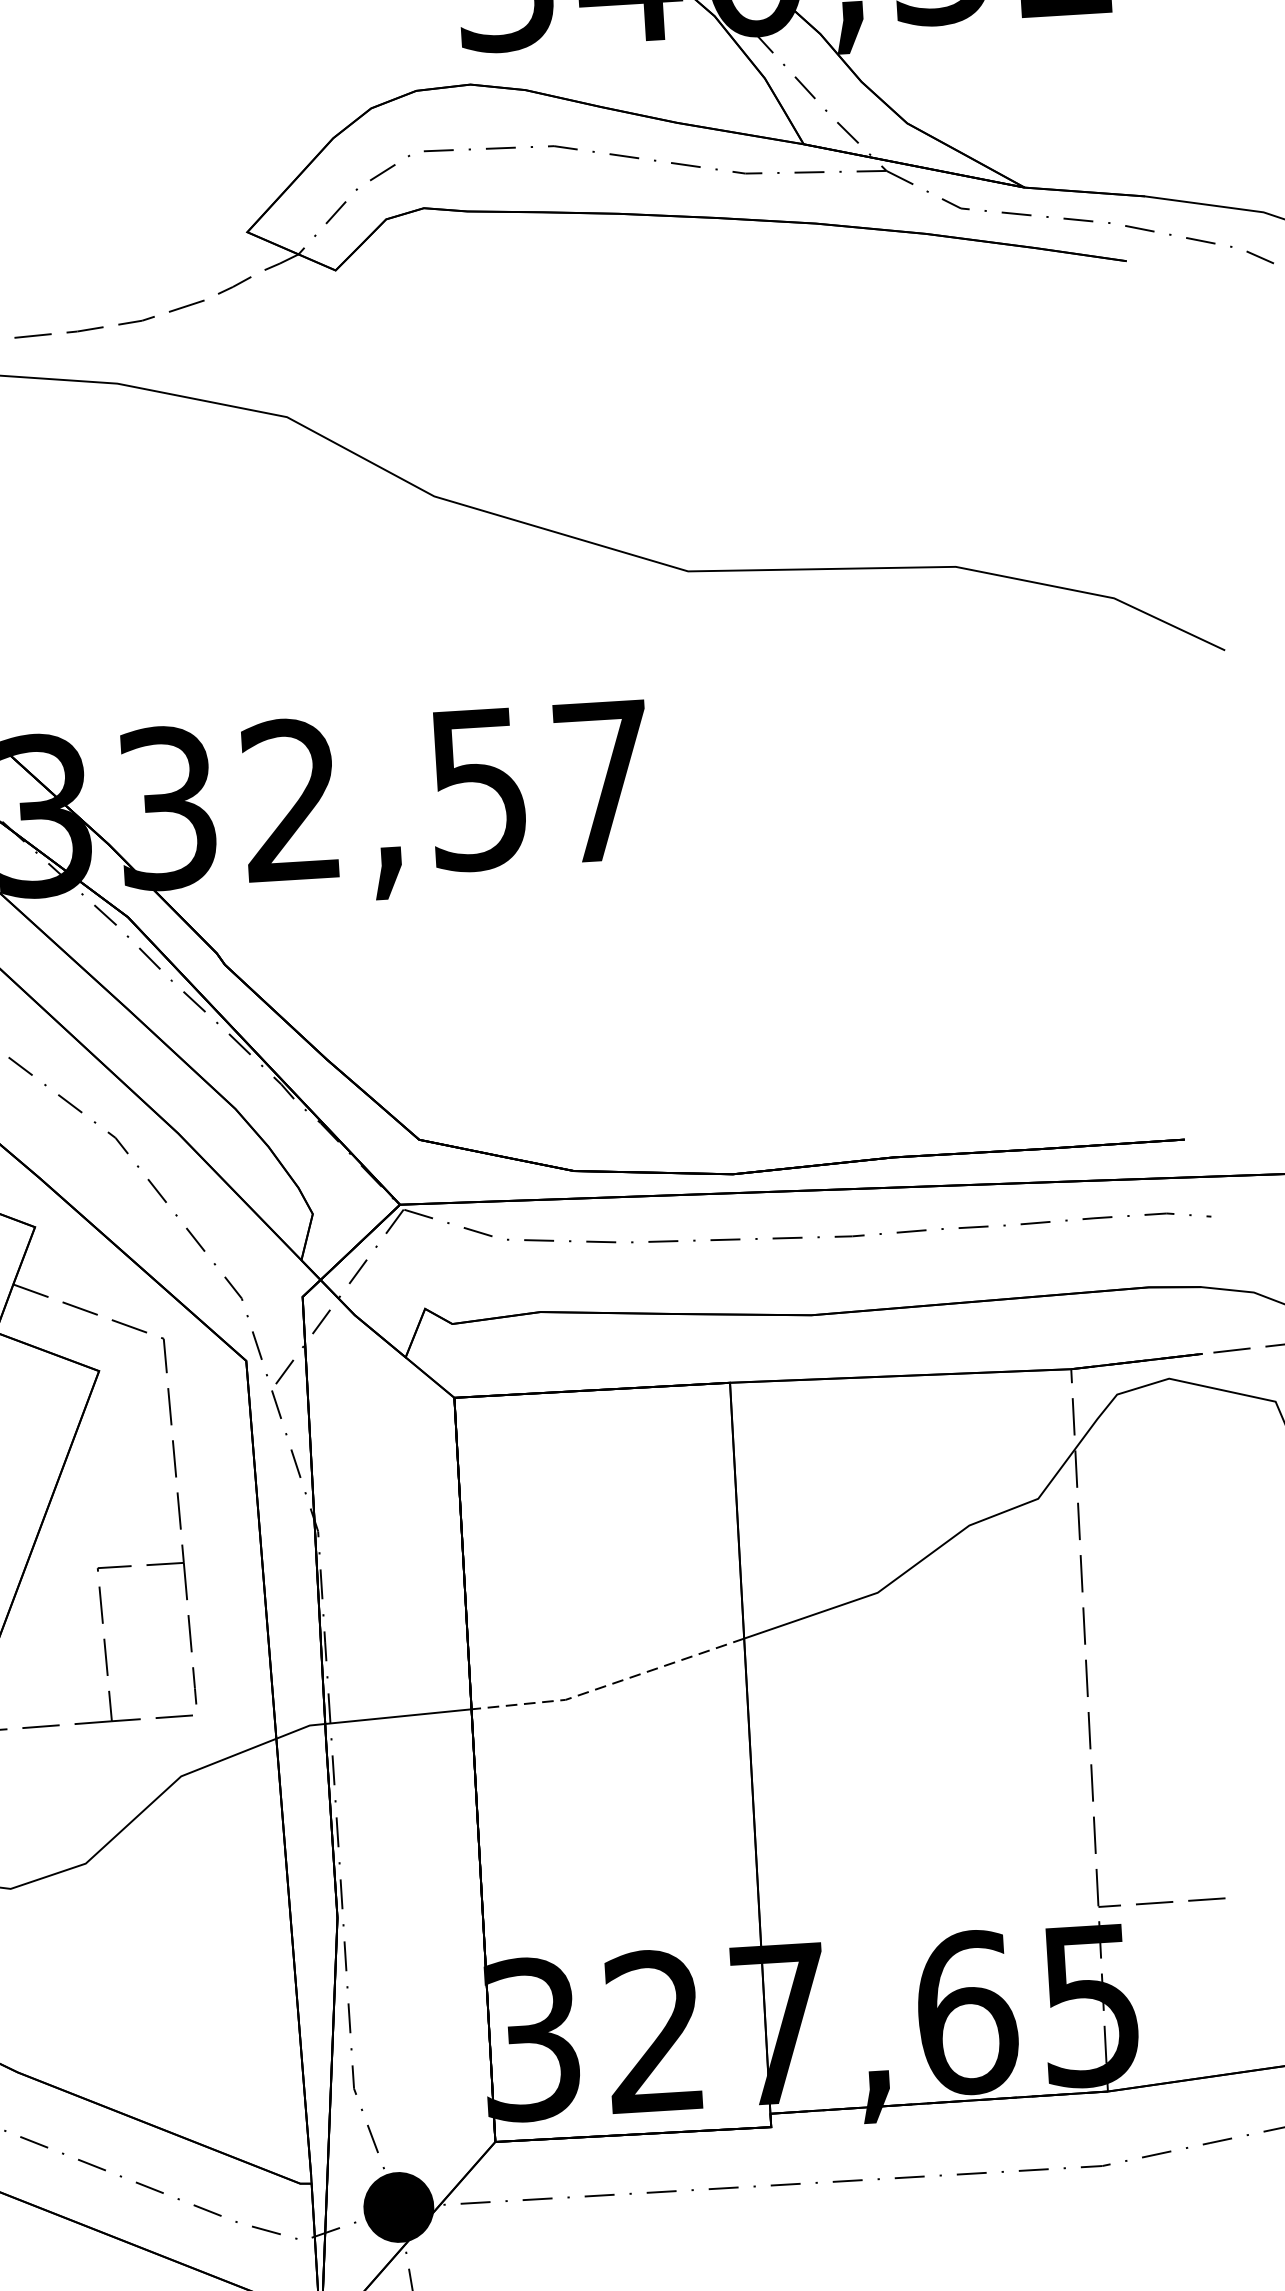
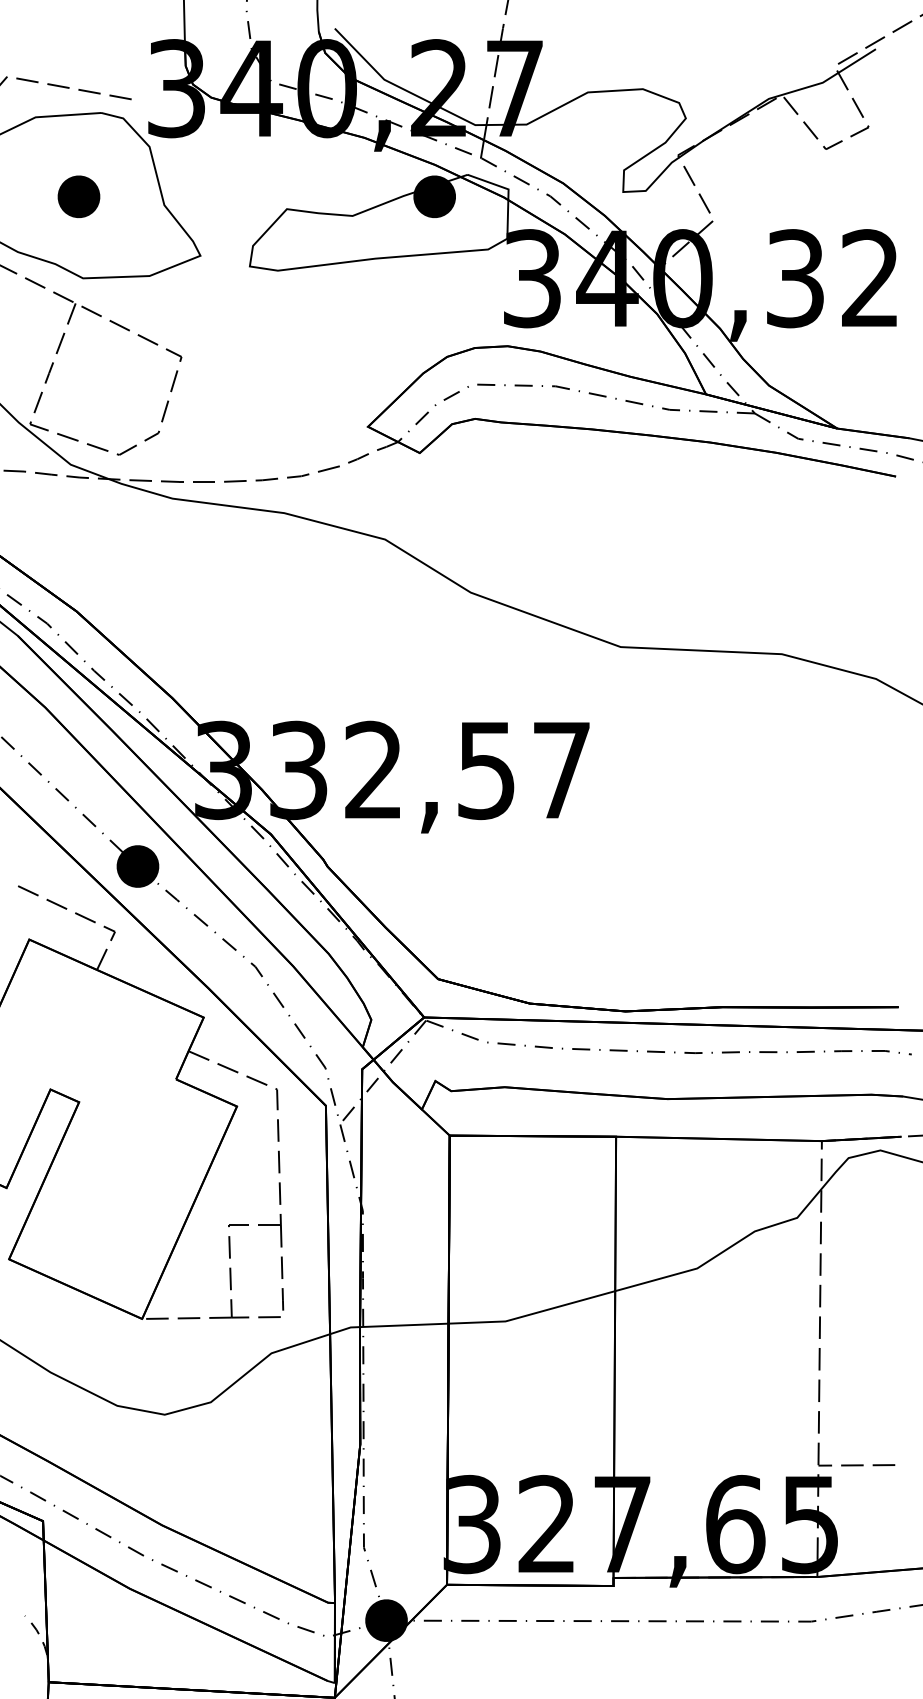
line: (607, 1685) -> (531, 1314), dashed -> solid

